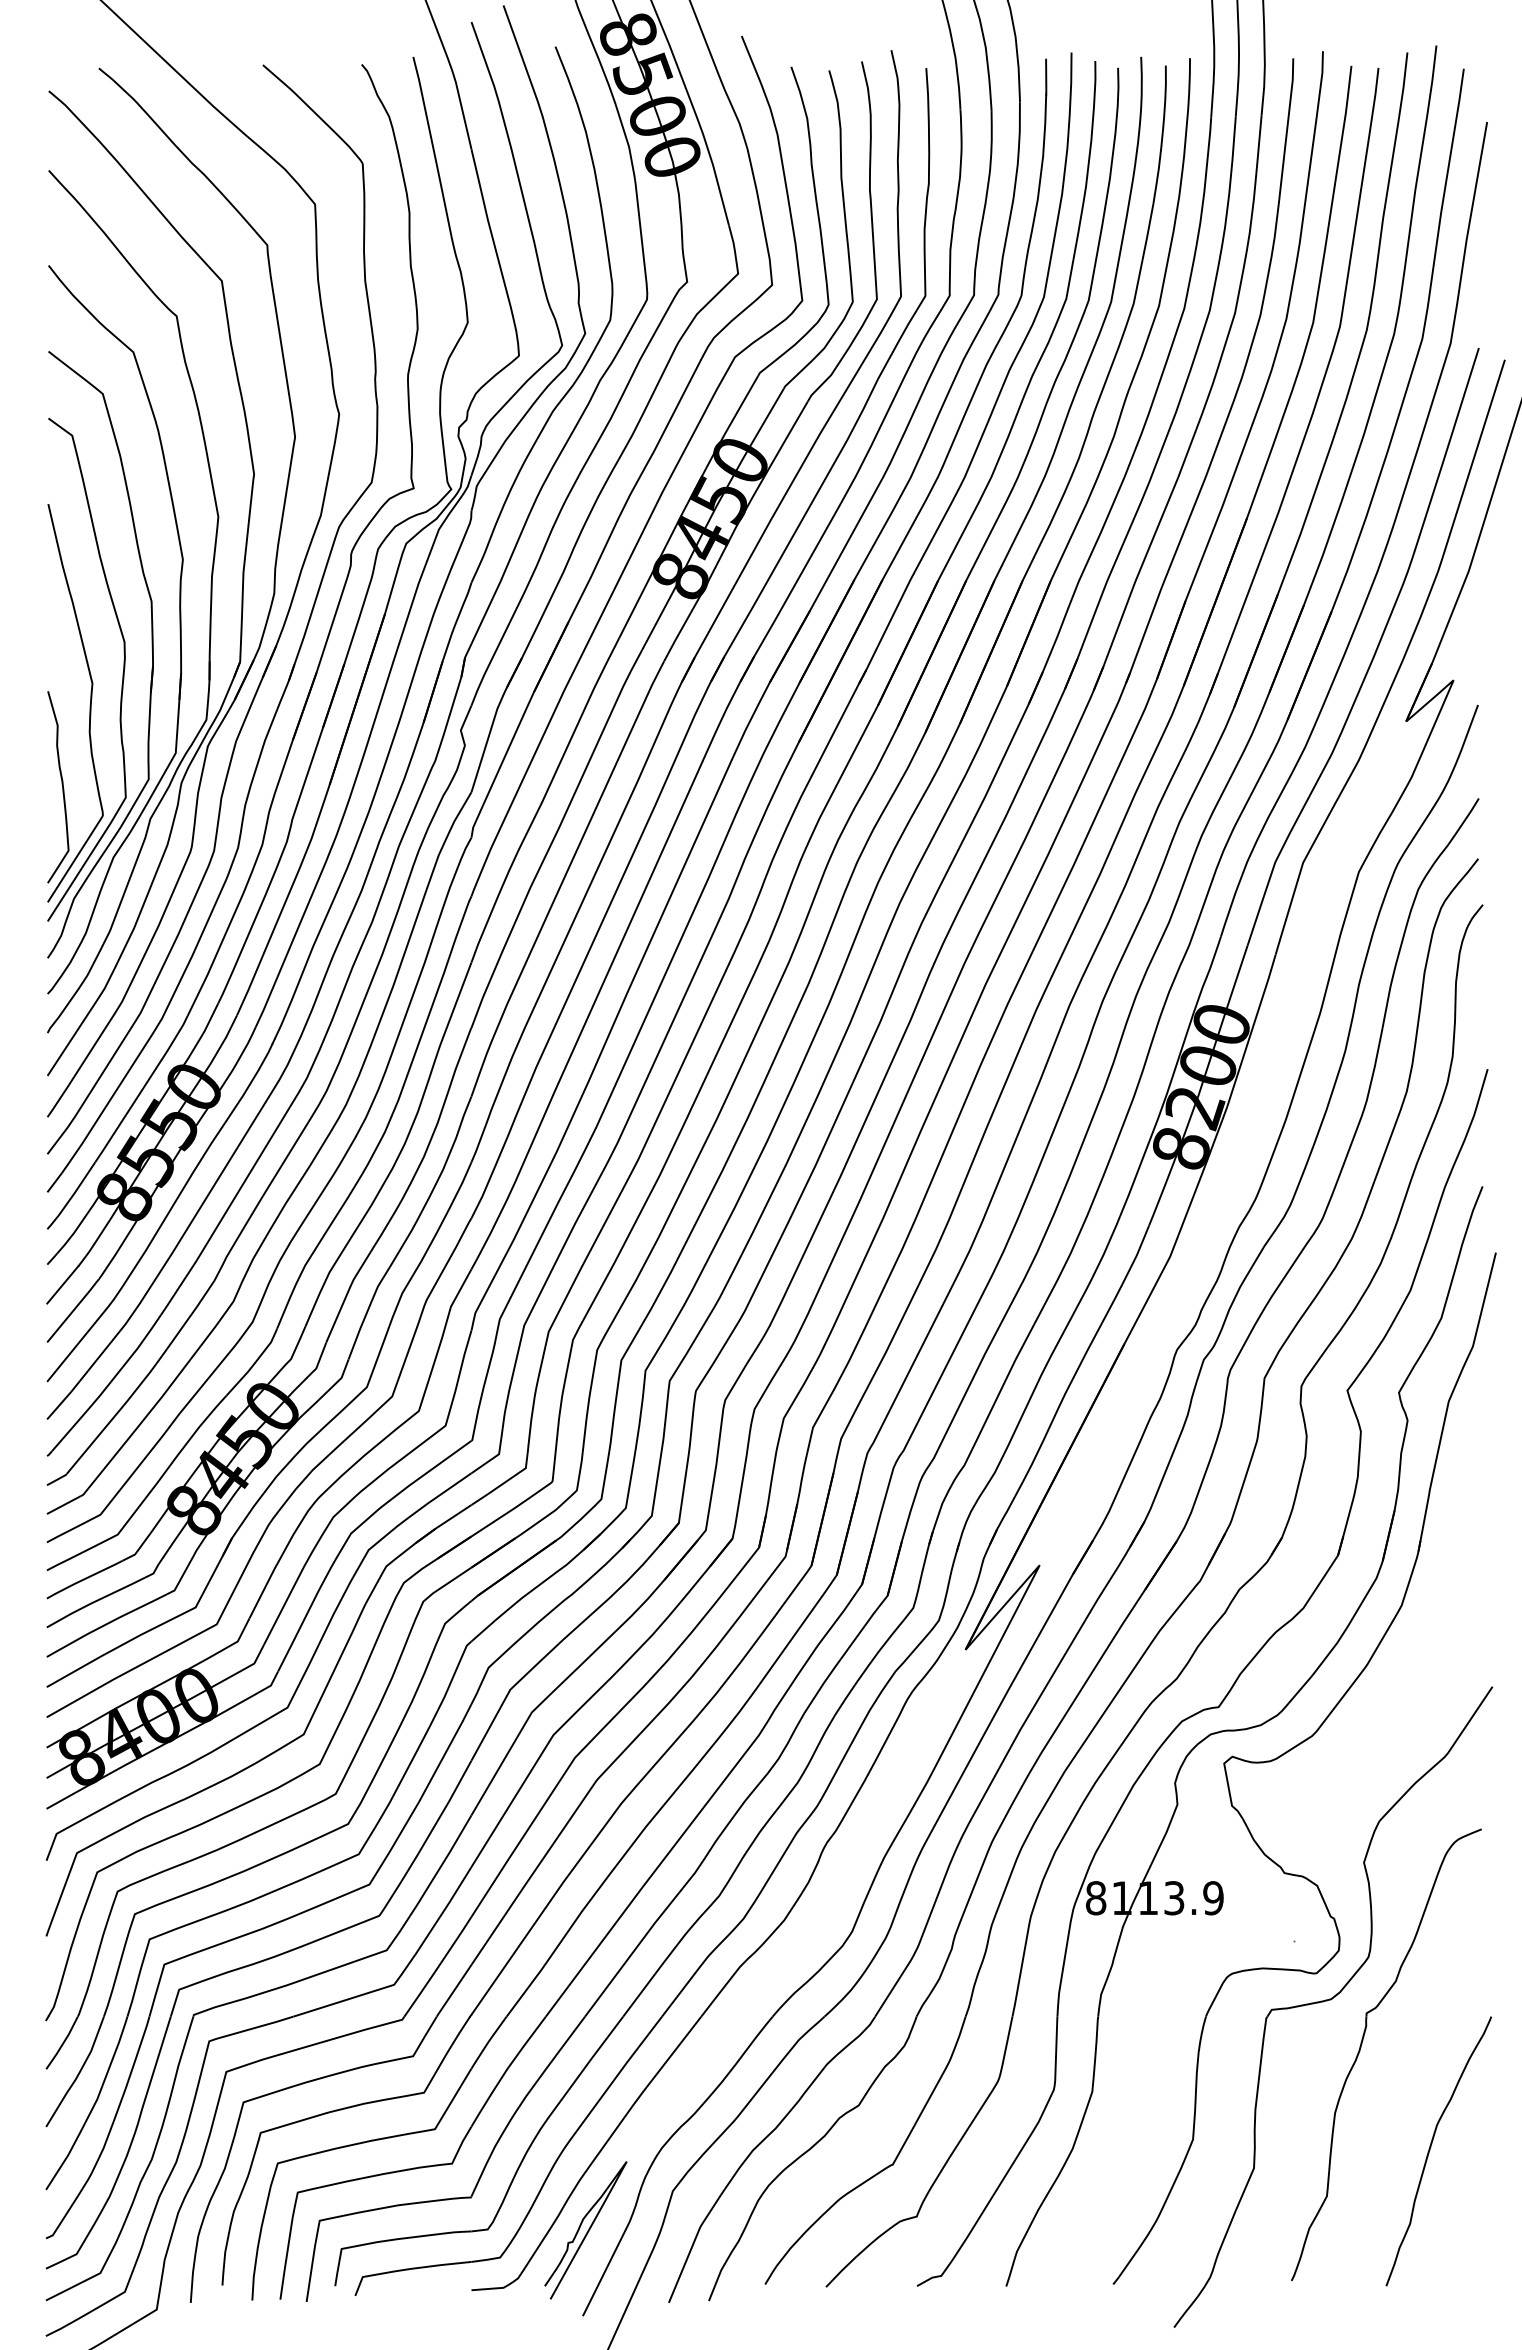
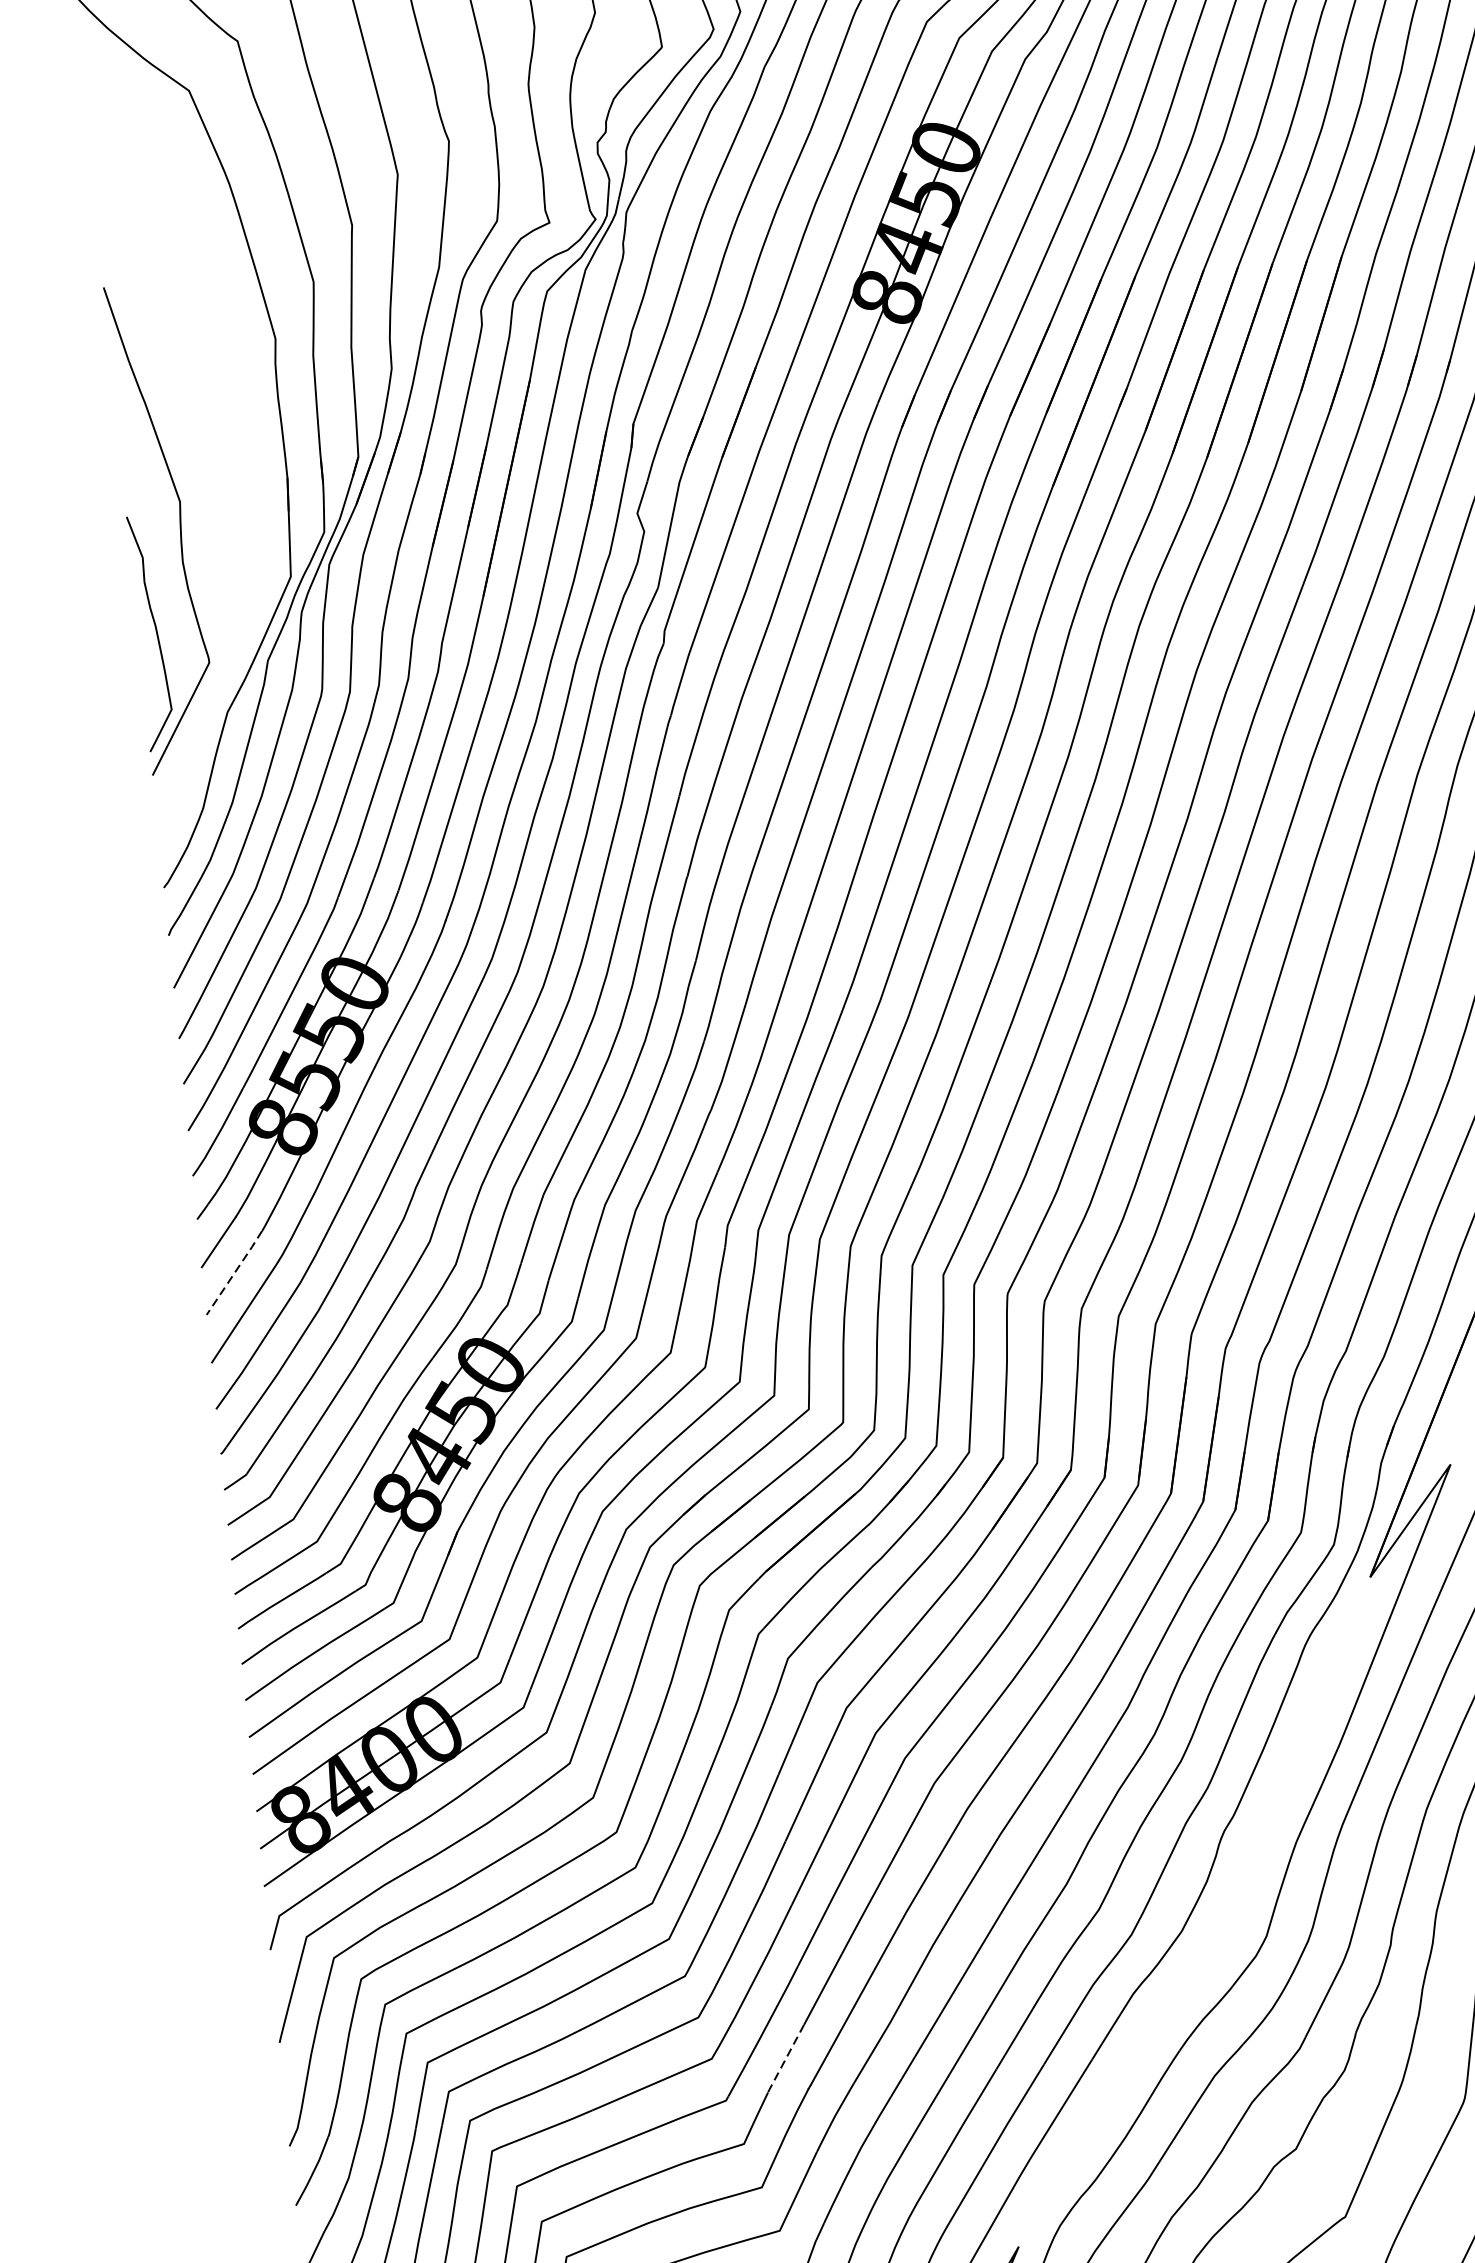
part: (123, 653) -> (214, 461), removed
line: (73, 1310) -> (234, 1272), solid -> dashed
line: (453, 1991) -> (785, 2059), solid -> dashed

